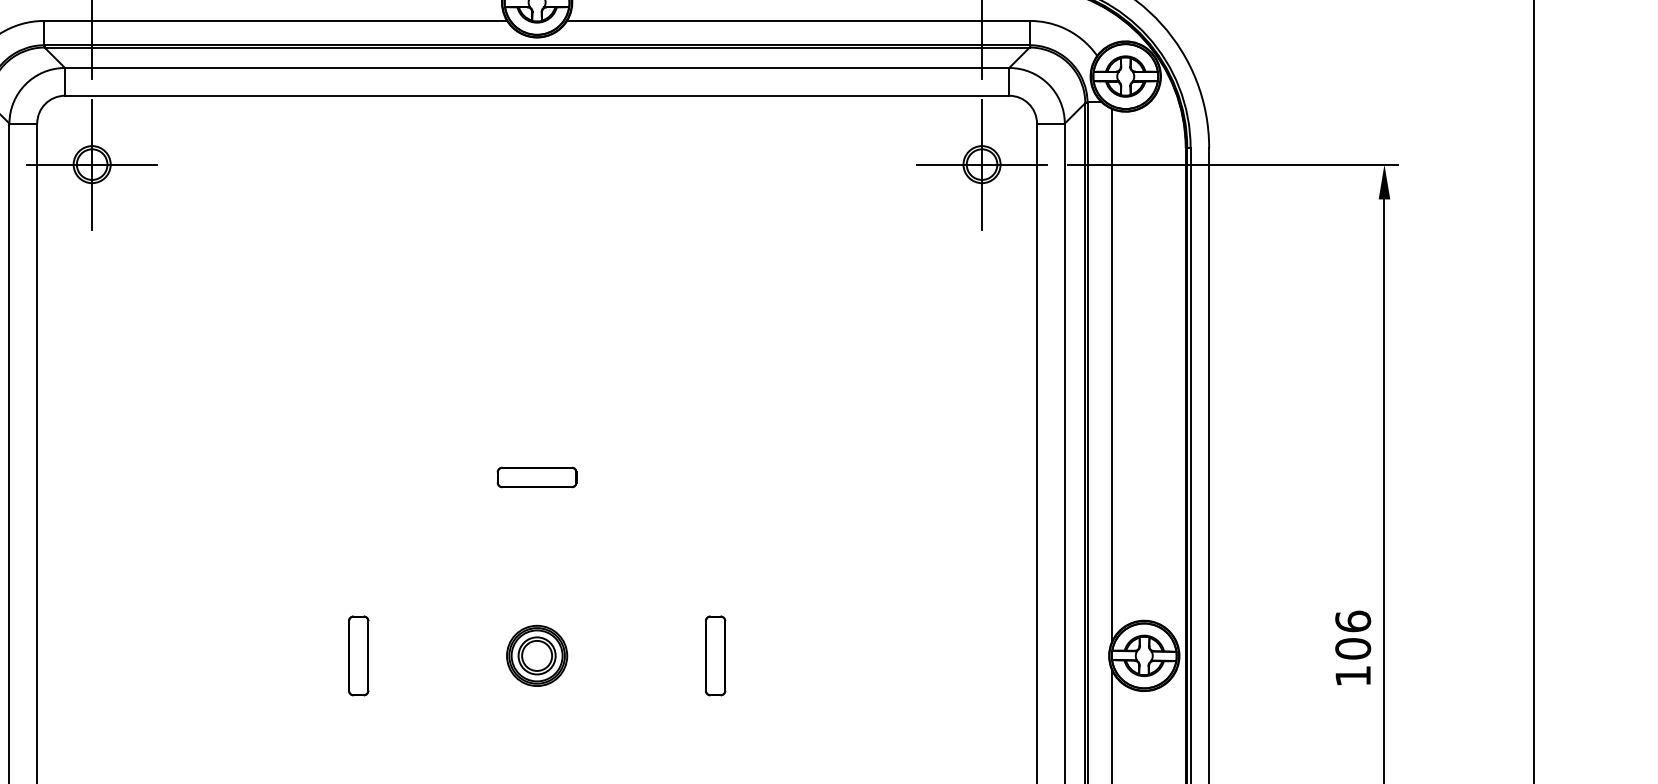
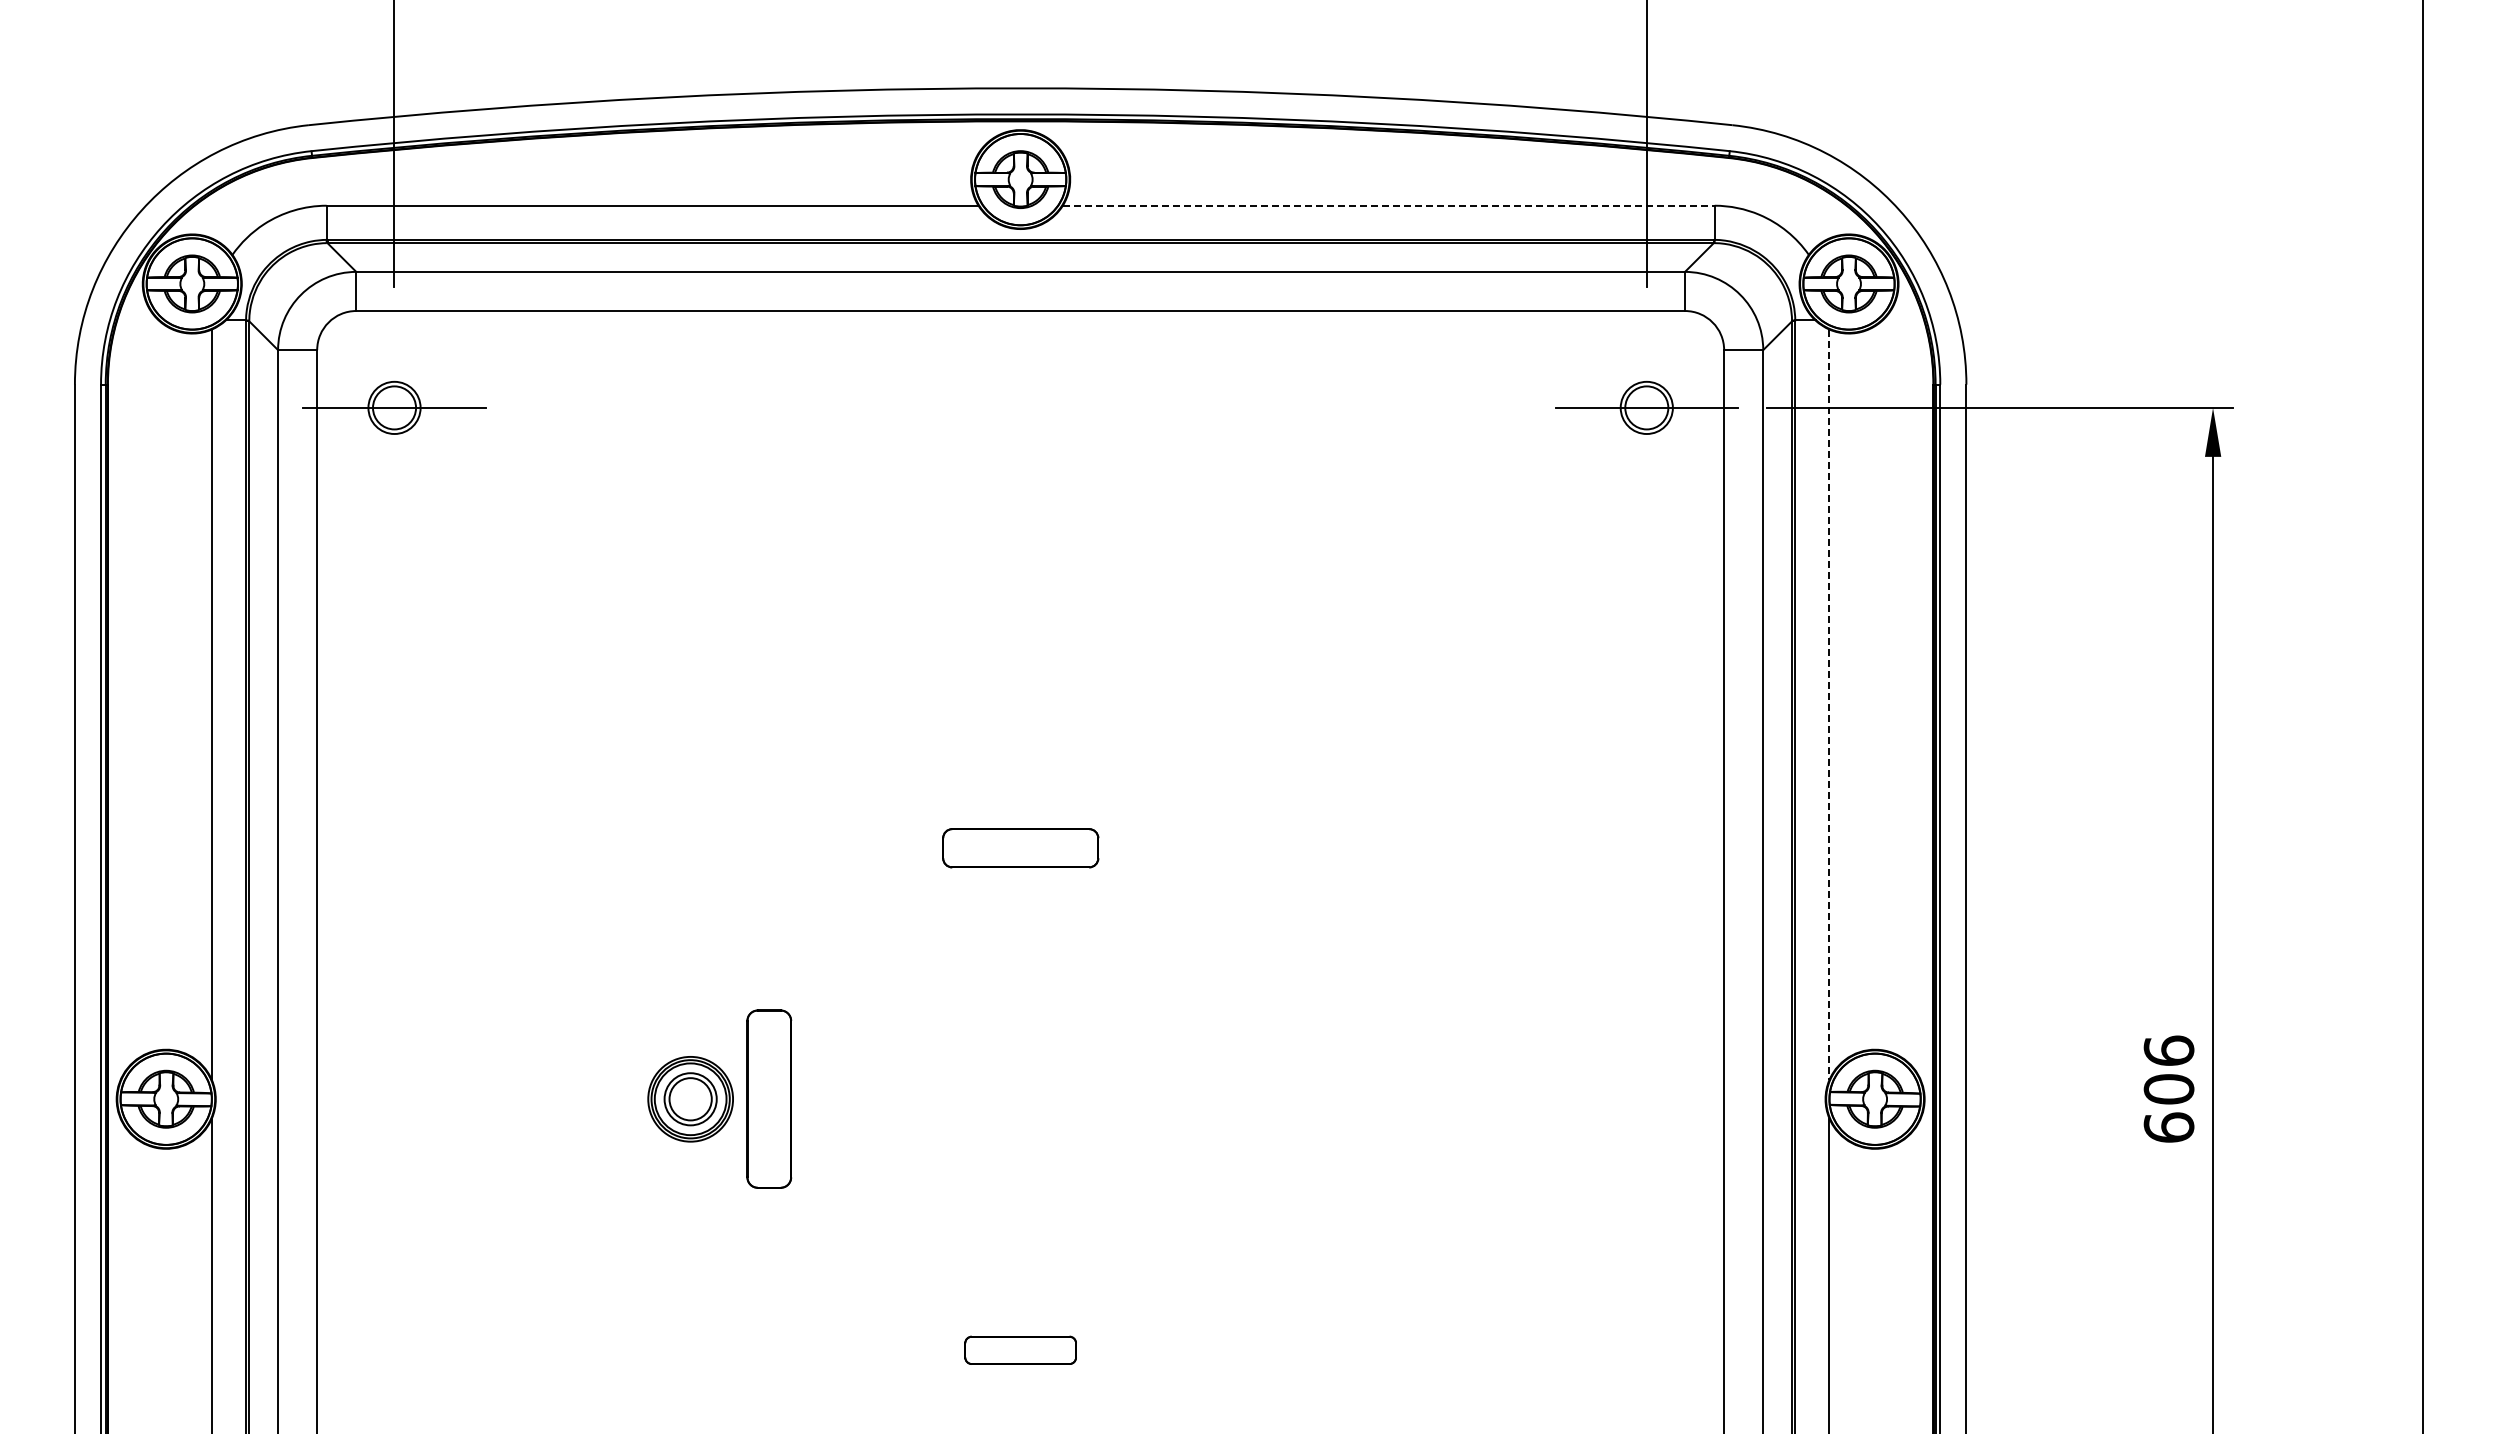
line: (798, 20) -> (1388, 205), solid -> dashed
line: (92, 164) -> (394, 407), removed
line: (981, 164) -> (1646, 407), removed
line: (1111, 376) -> (1829, 705), solid -> dashed
part: (537, 477) -> (1020, 847), size x1.4
part: (358, 656) -> (769, 1099), size x1.6
part: (537, 656) -> (690, 1099), moved
part: (715, 656) -> (1271, 1099), removed
text: (1352, 675) -> (2168, 1127), 106 -> 606

